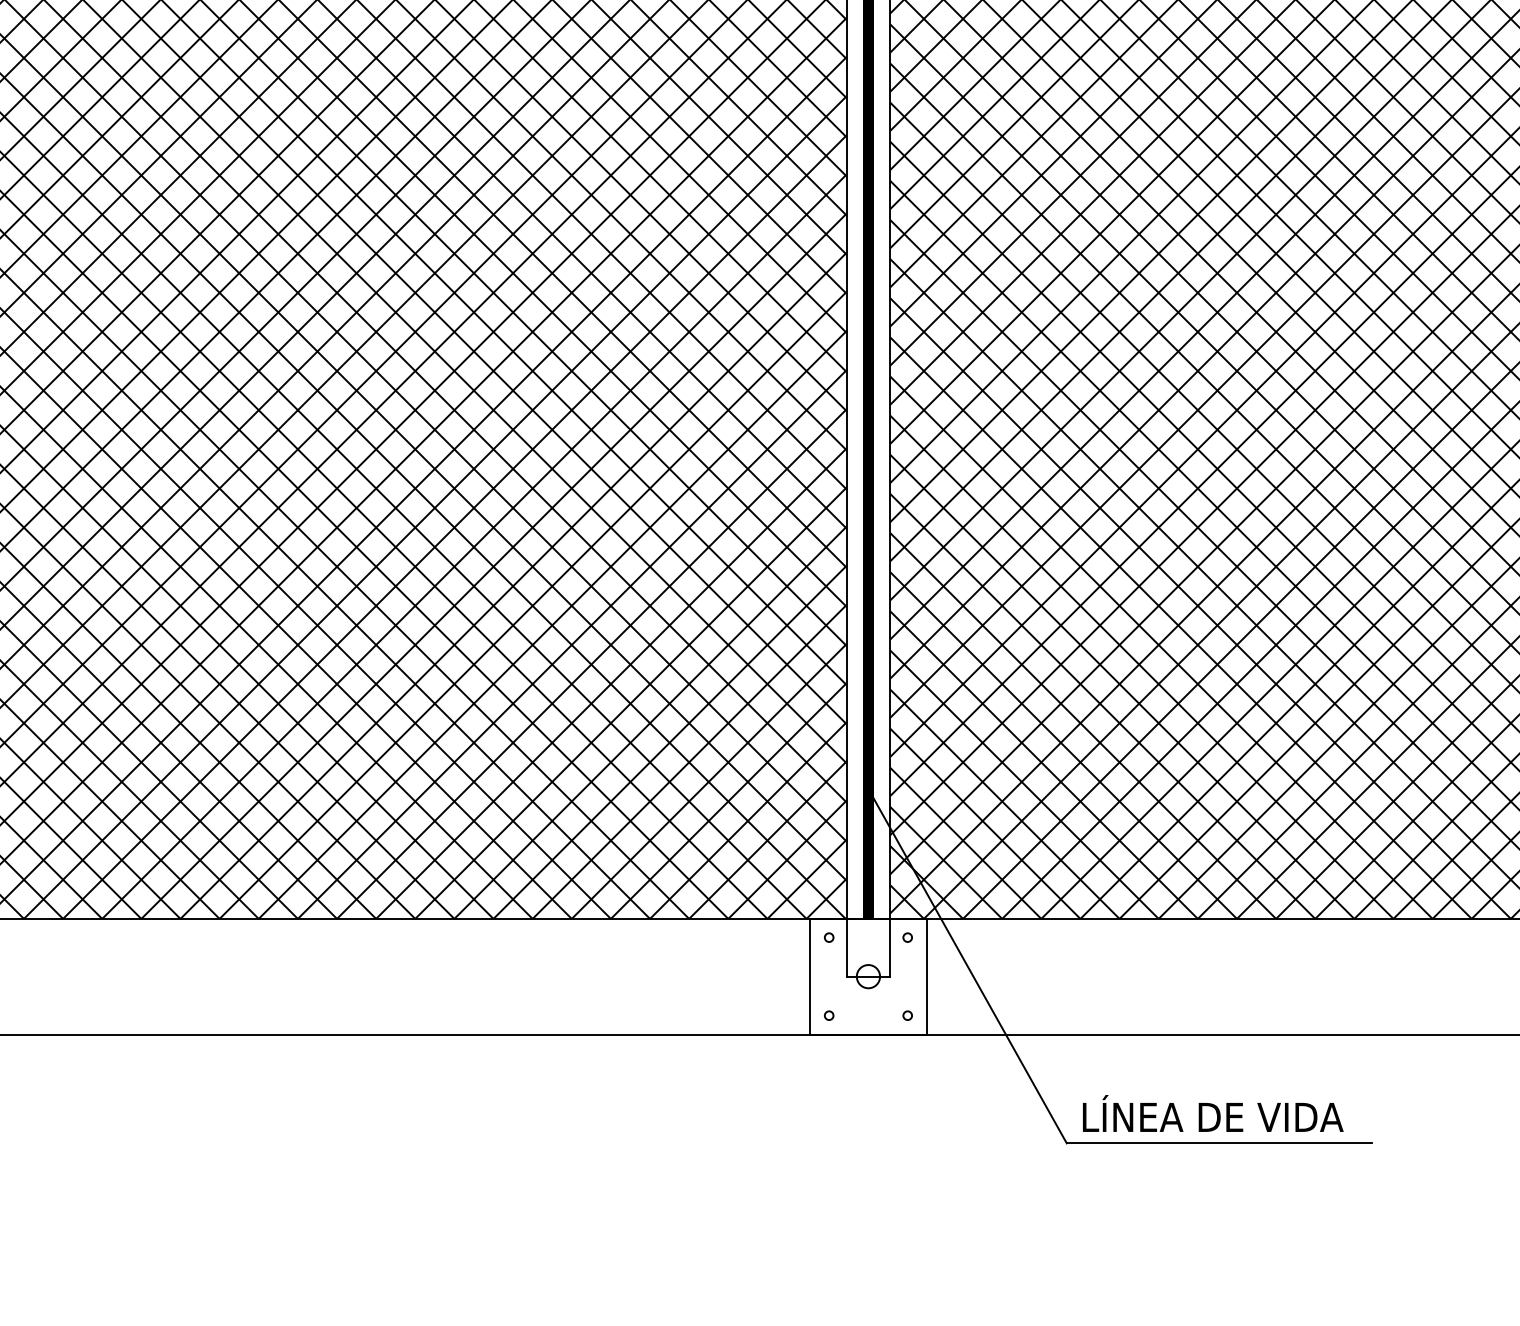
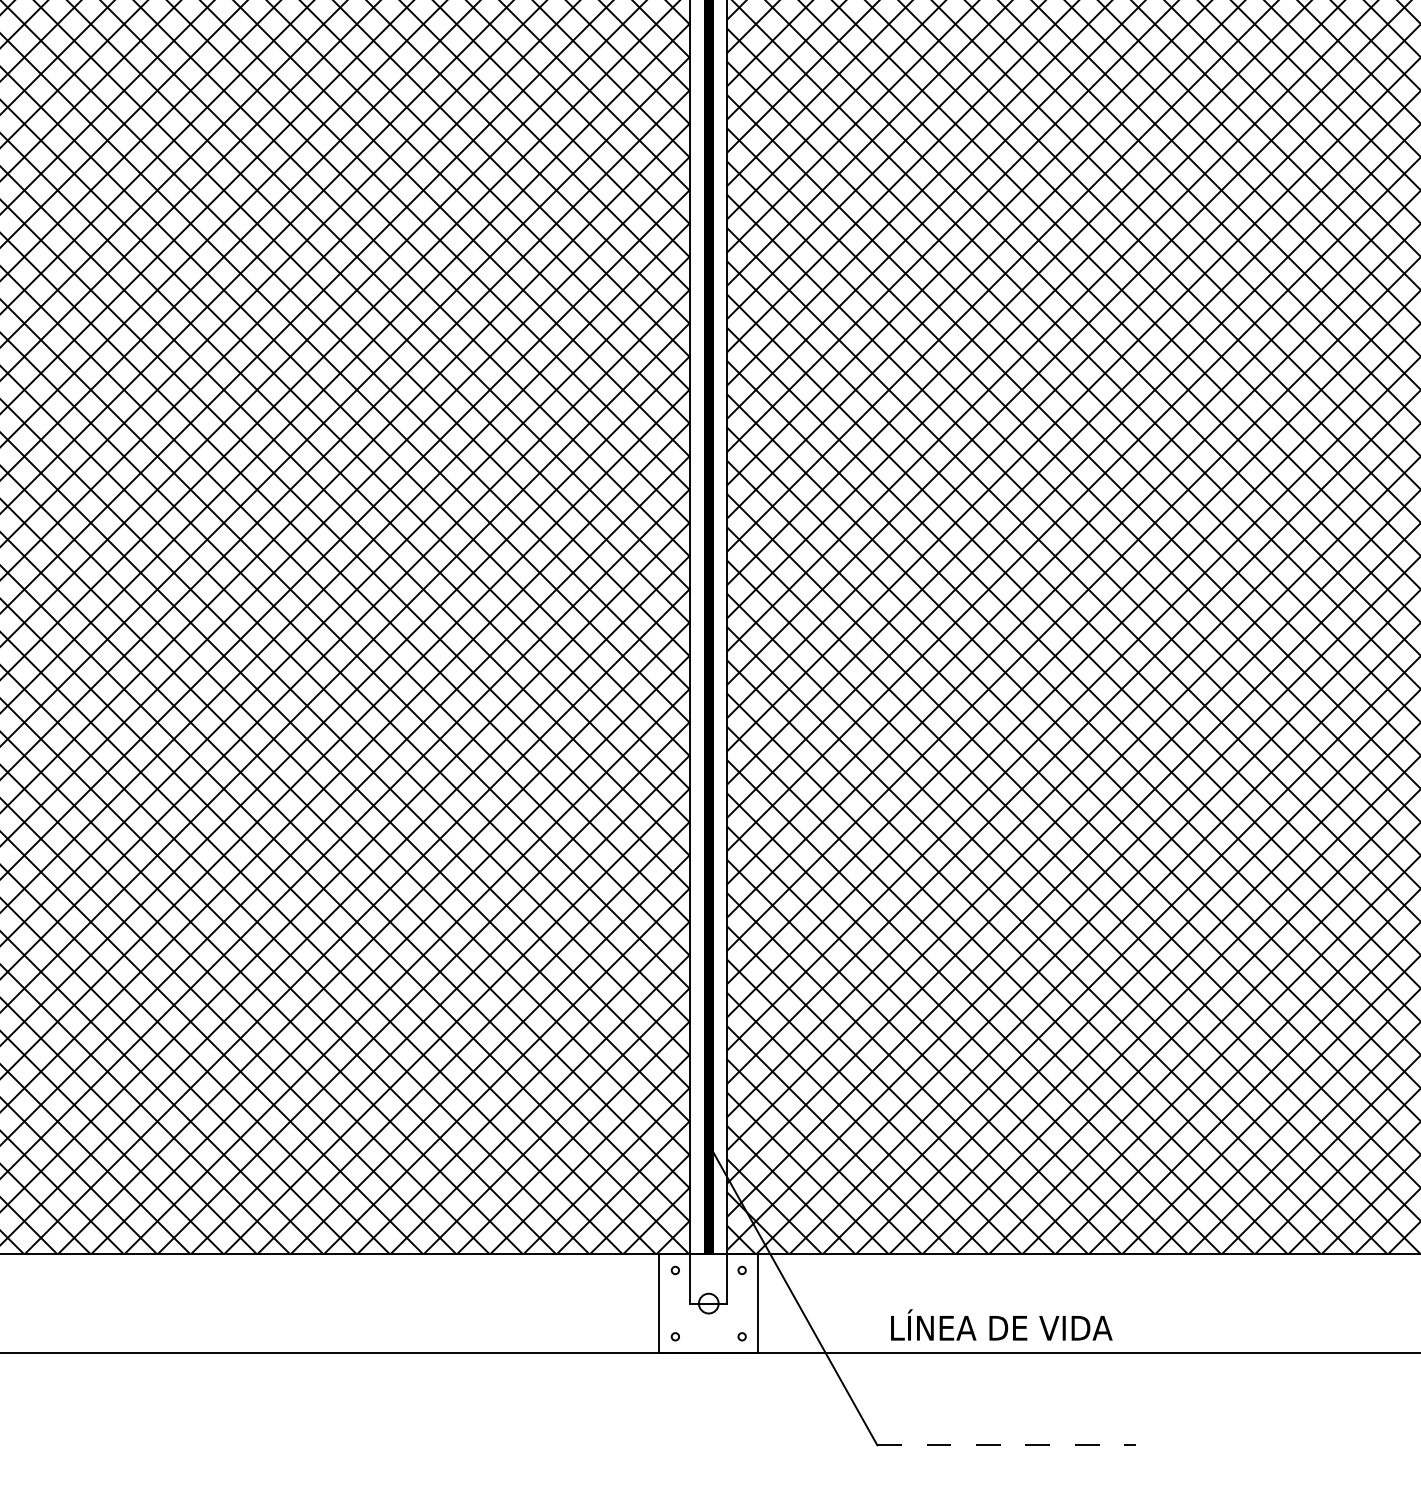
text: (1212, 1113) -> (1001, 1324), moved
line: (1218, 1143) -> (1006, 1445), solid -> dashed

